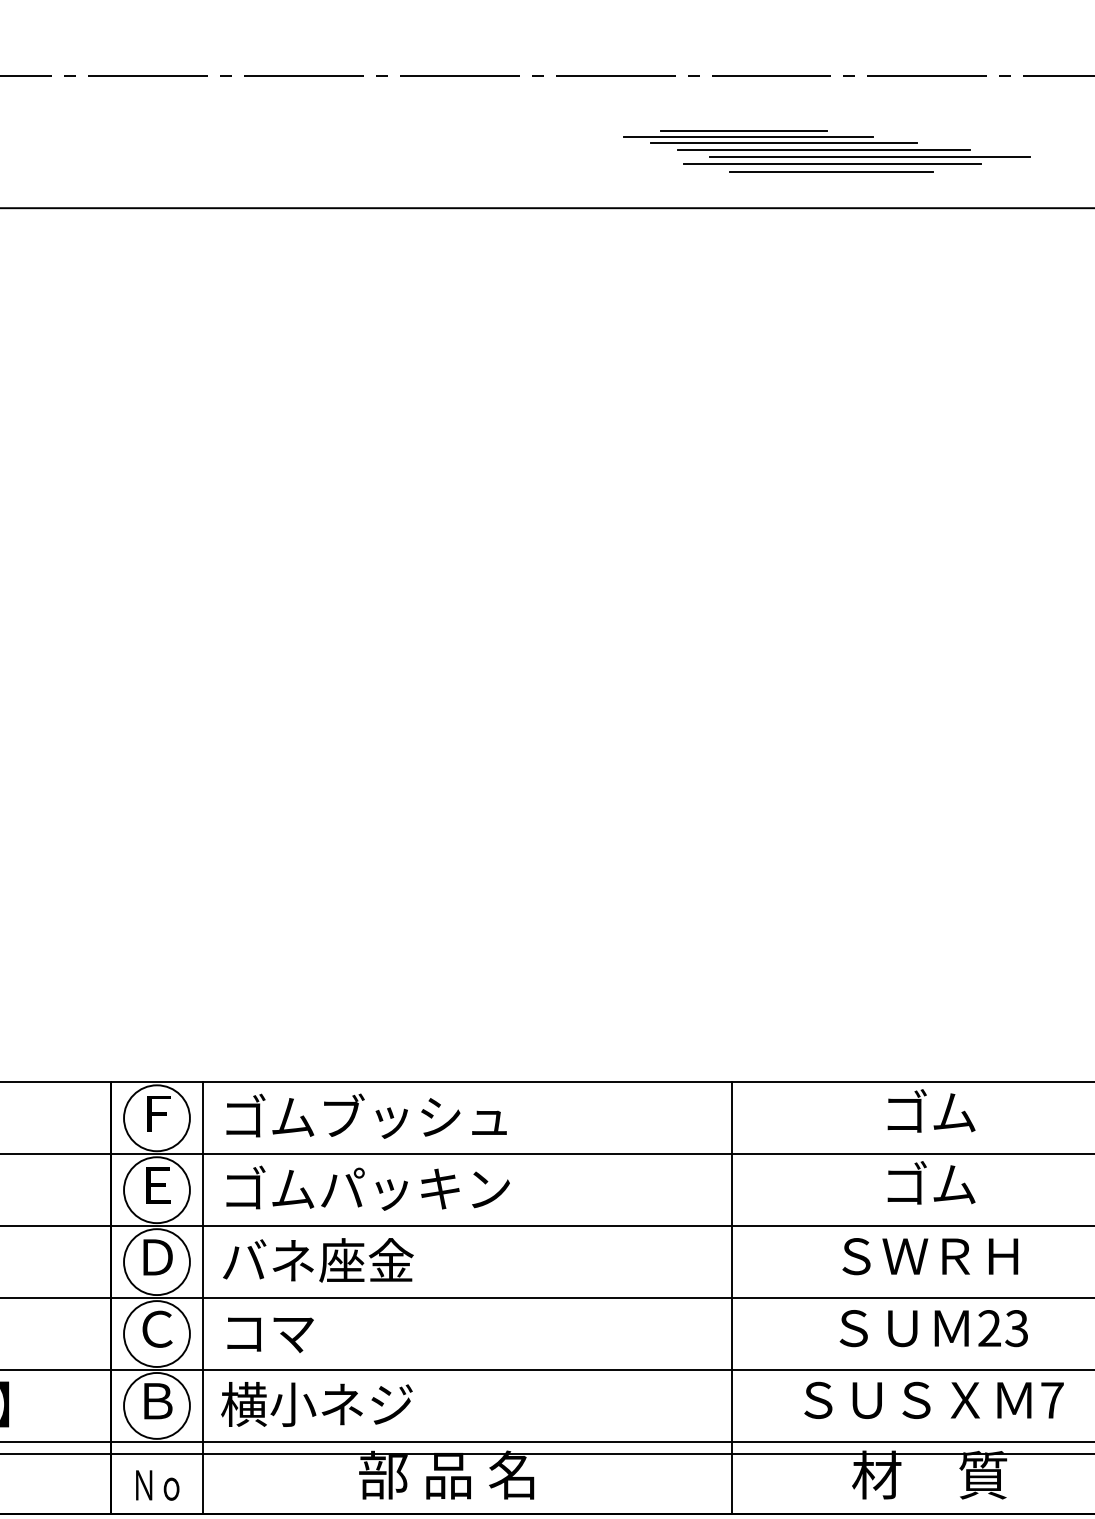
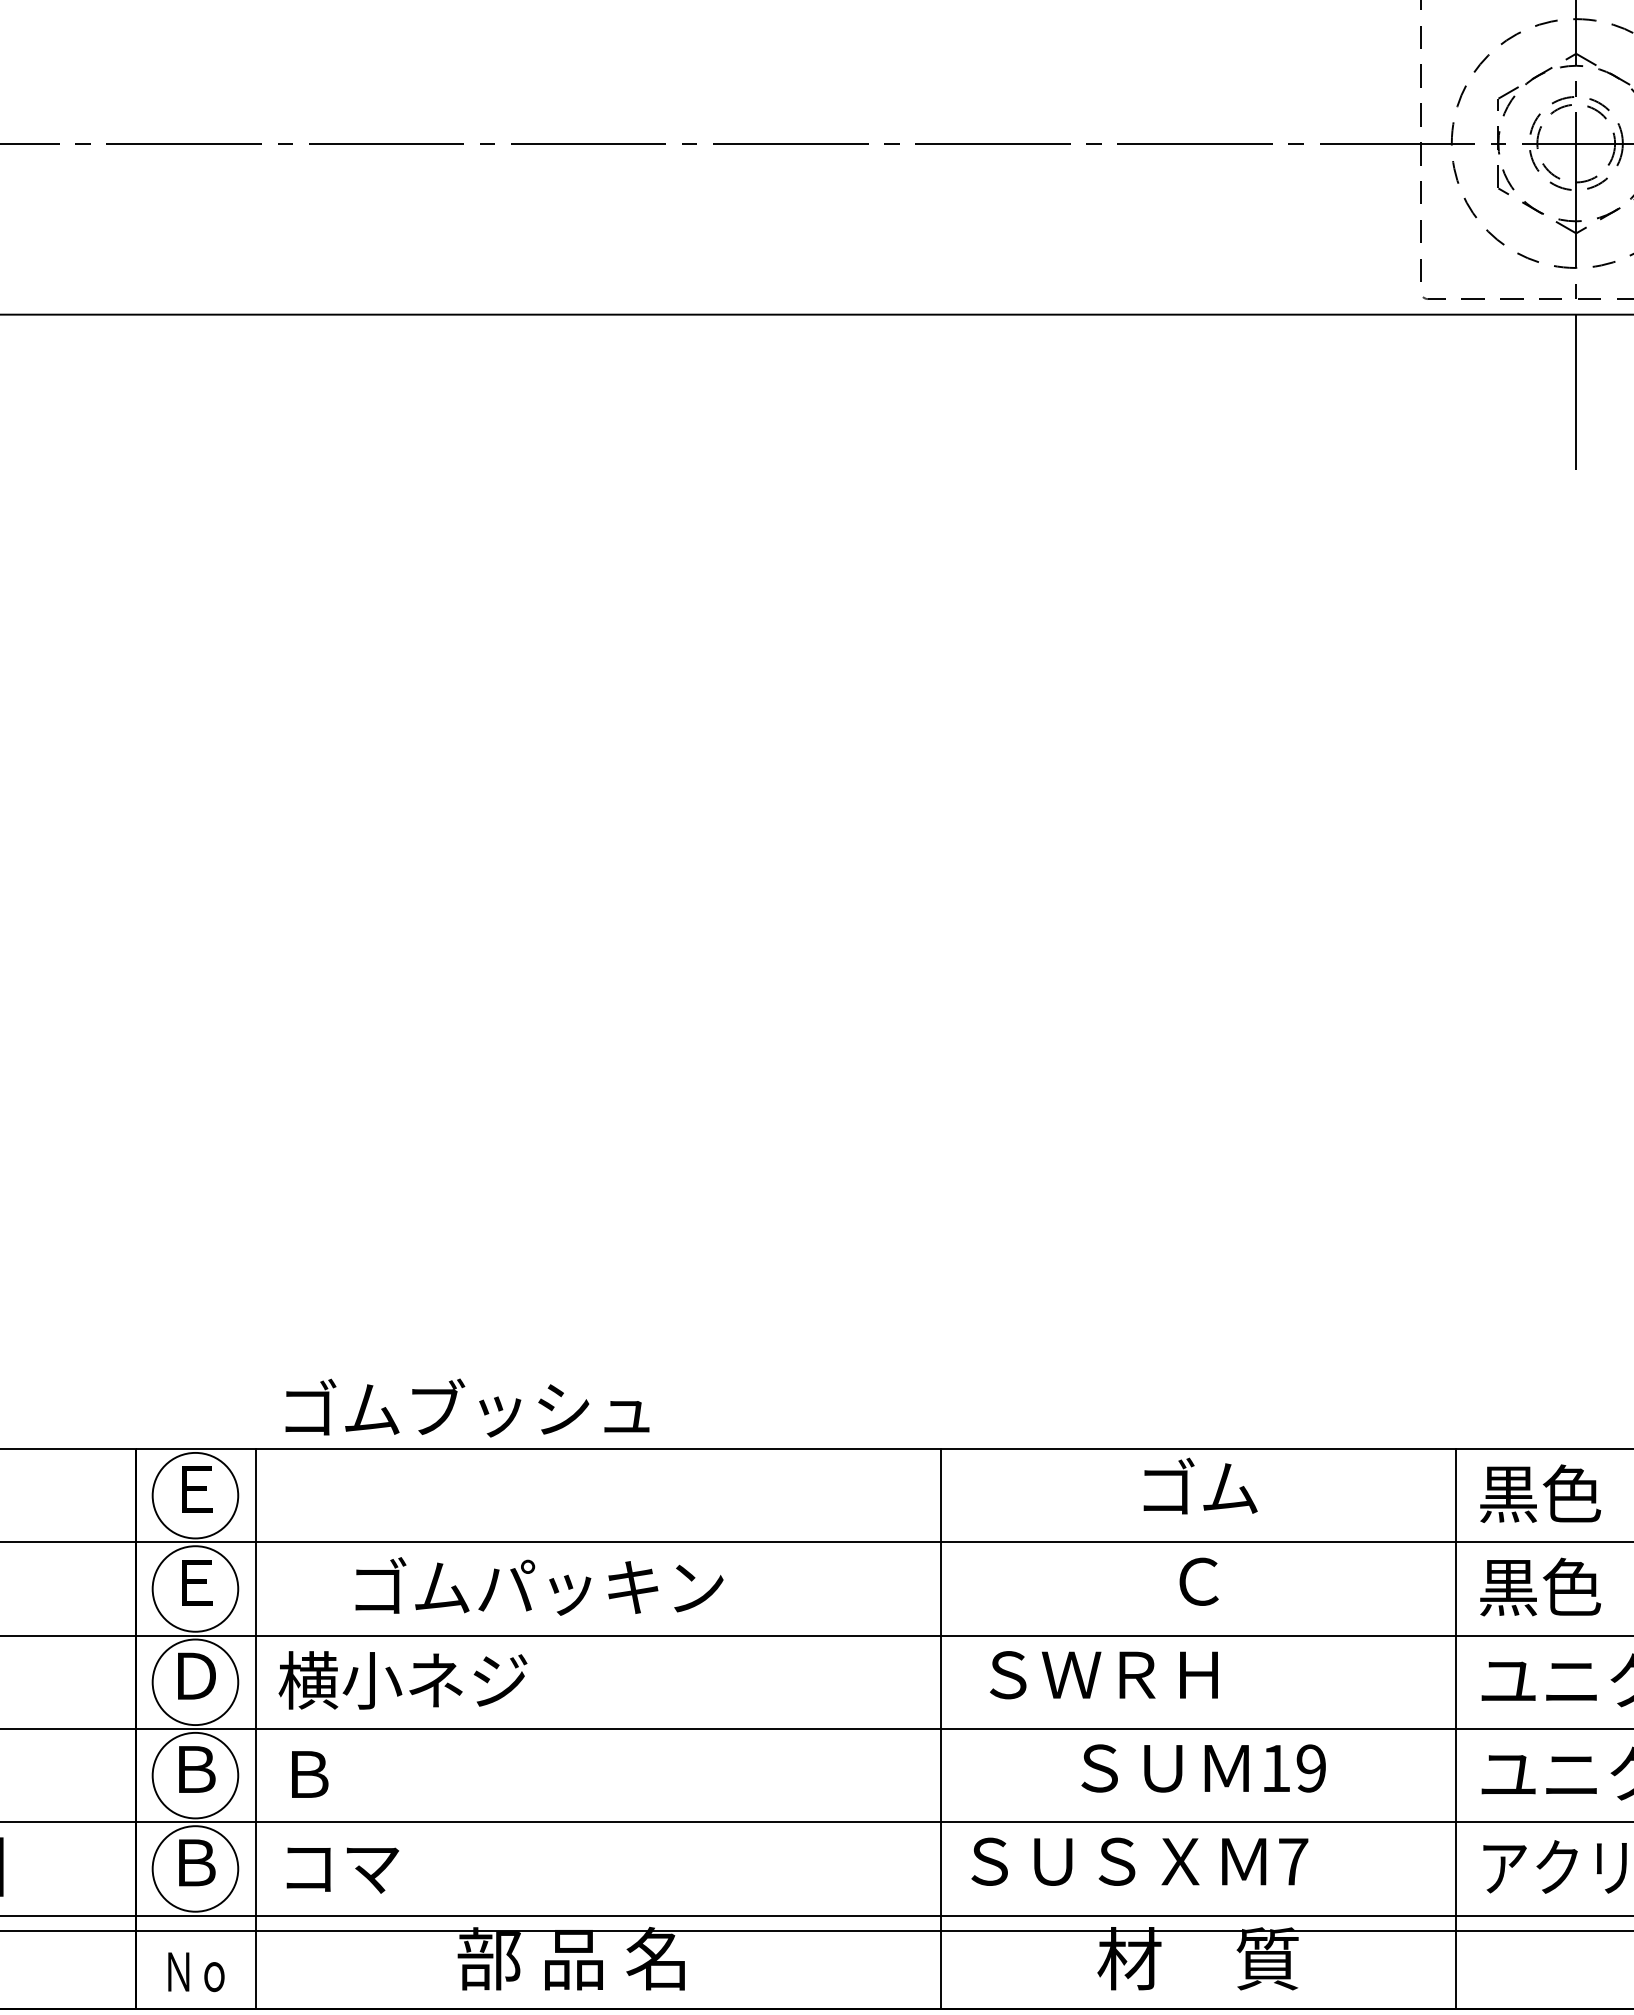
line: (743, 131) -> (956, 214), removed
line: (748, 136) -> (962, 221), removed
line: (783, 143) -> (1008, 230), removed
line: (823, 150) -> (1060, 239), removed
line: (869, 157) -> (1119, 248), removed
line: (832, 164) -> (1071, 257), removed
line: (831, 171) -> (1070, 267), removed
text: (158, 1113) -> (197, 1489), Ｆ -> Ｅ
text: (366, 1115) -> (467, 1407), moved
text: (931, 1182) -> (1200, 1579), ゴム -> Ｃ
text: (368, 1188) -> (539, 1586), moved
text: (929, 1256) -> (1103, 1675), moved
text: (317, 1260) -> (403, 1680), バネ座金 -> 横小ネジ
text: (1003, 1328) -> (1293, 1768), 23 -> 19
text: (157, 1329) -> (195, 1769), Ｃ -> Ｂ
text: (270, 1333) -> (342, 1775), コマ -> Ｂ
text: (933, 1400) -> (1139, 1861), moved
text: (316, 1404) -> (402, 1866), 横小ネジ -> コマ

